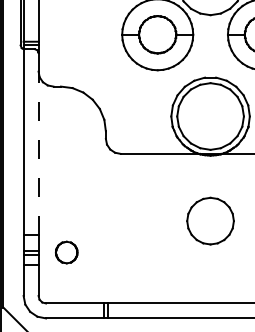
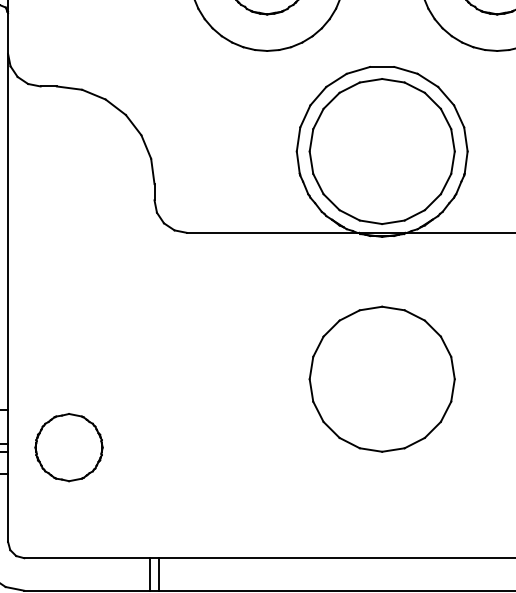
line: (38, 153) -> (7, 231), dashed -> solid
part: (210, 220) -> (382, 377), size x1.43
part: (66, 252) -> (68, 447), size x1.43

